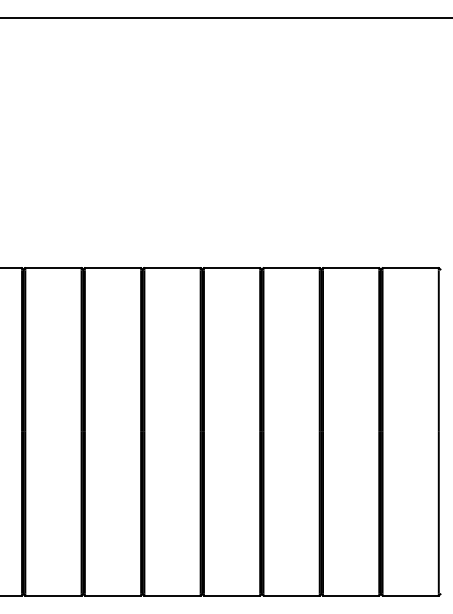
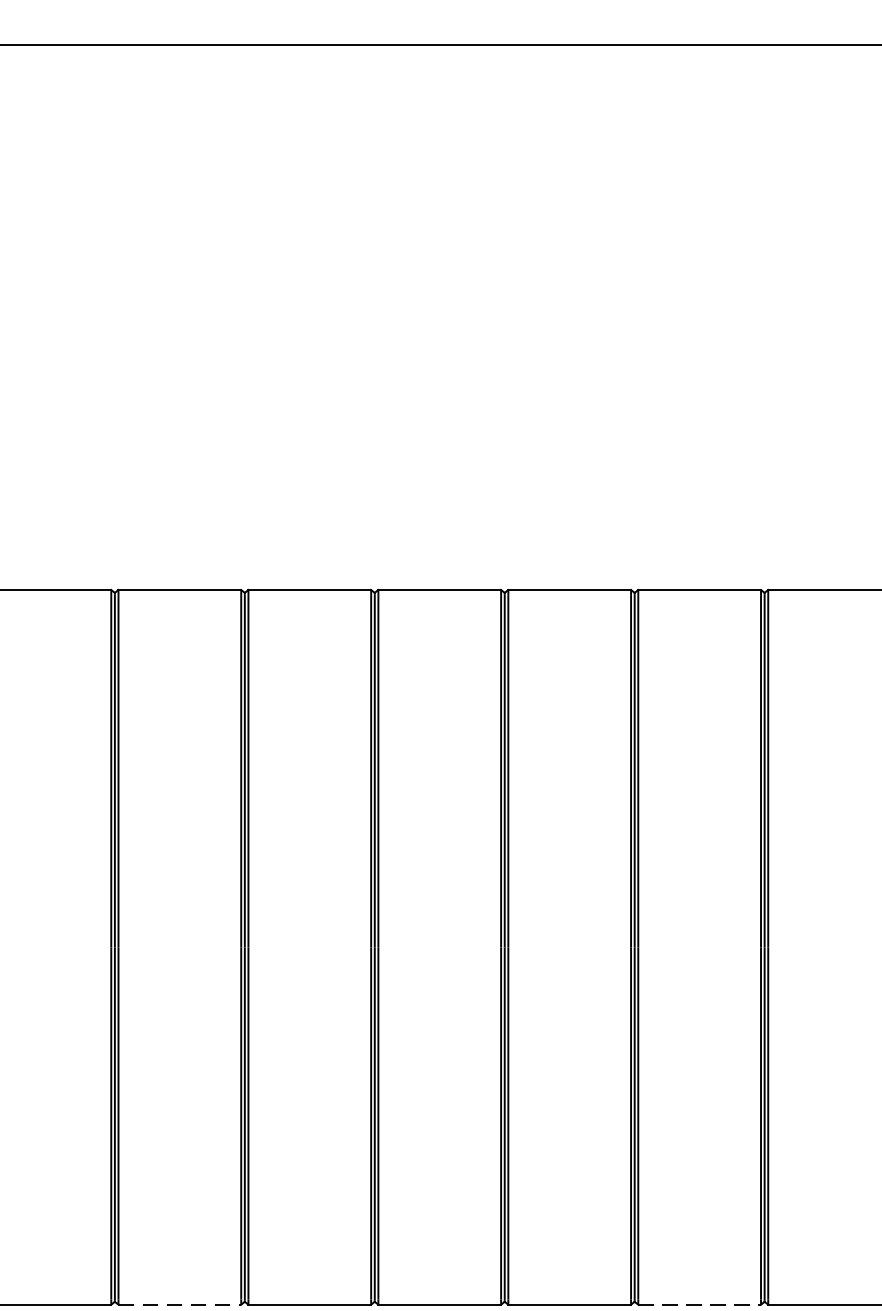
line: (53, 595) -> (179, 1304), solid -> dashed
line: (292, 595) -> (701, 1304), solid -> dashed

